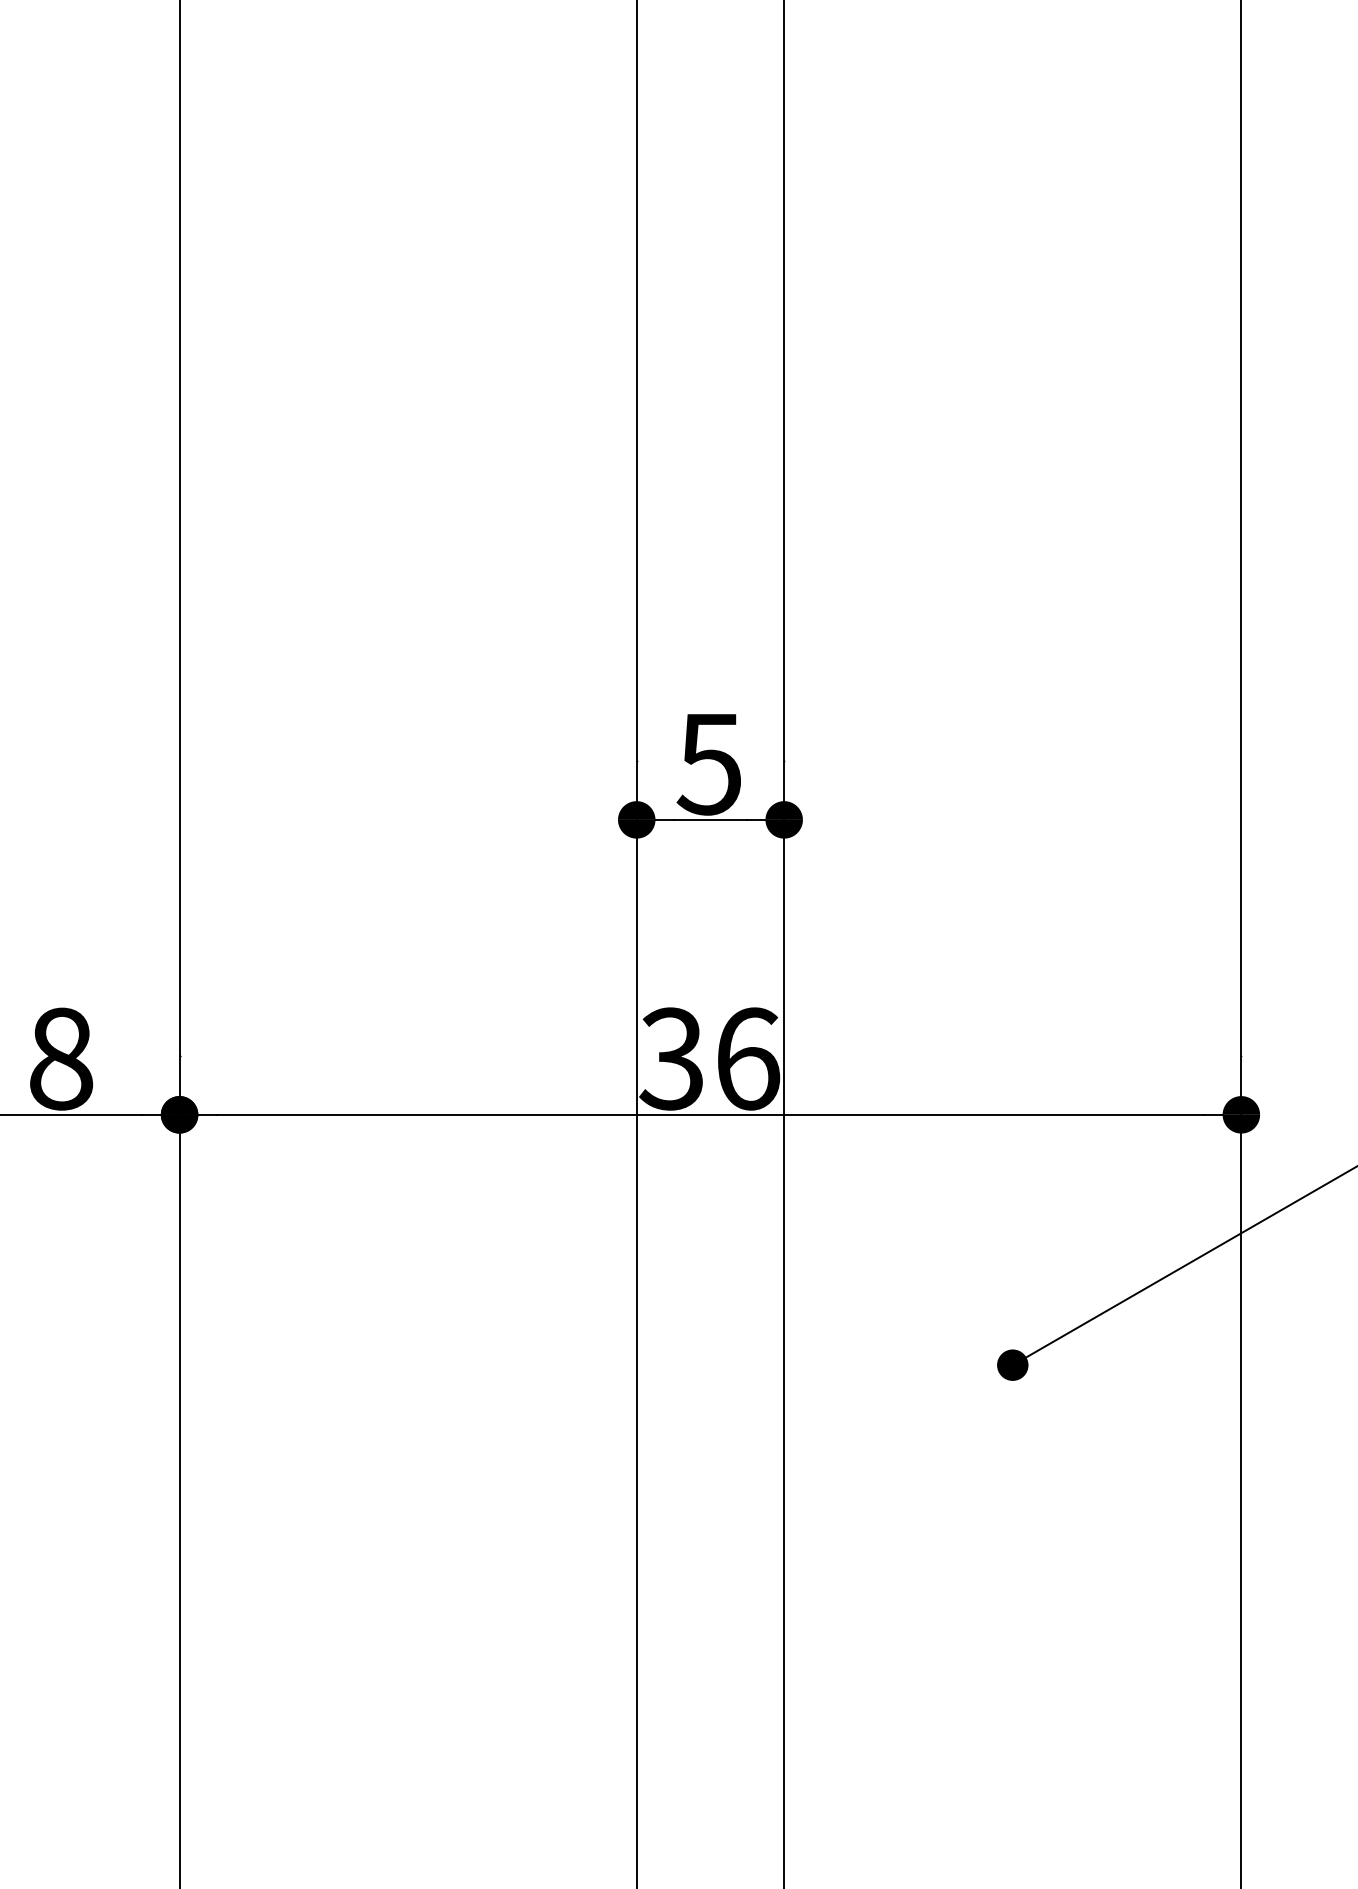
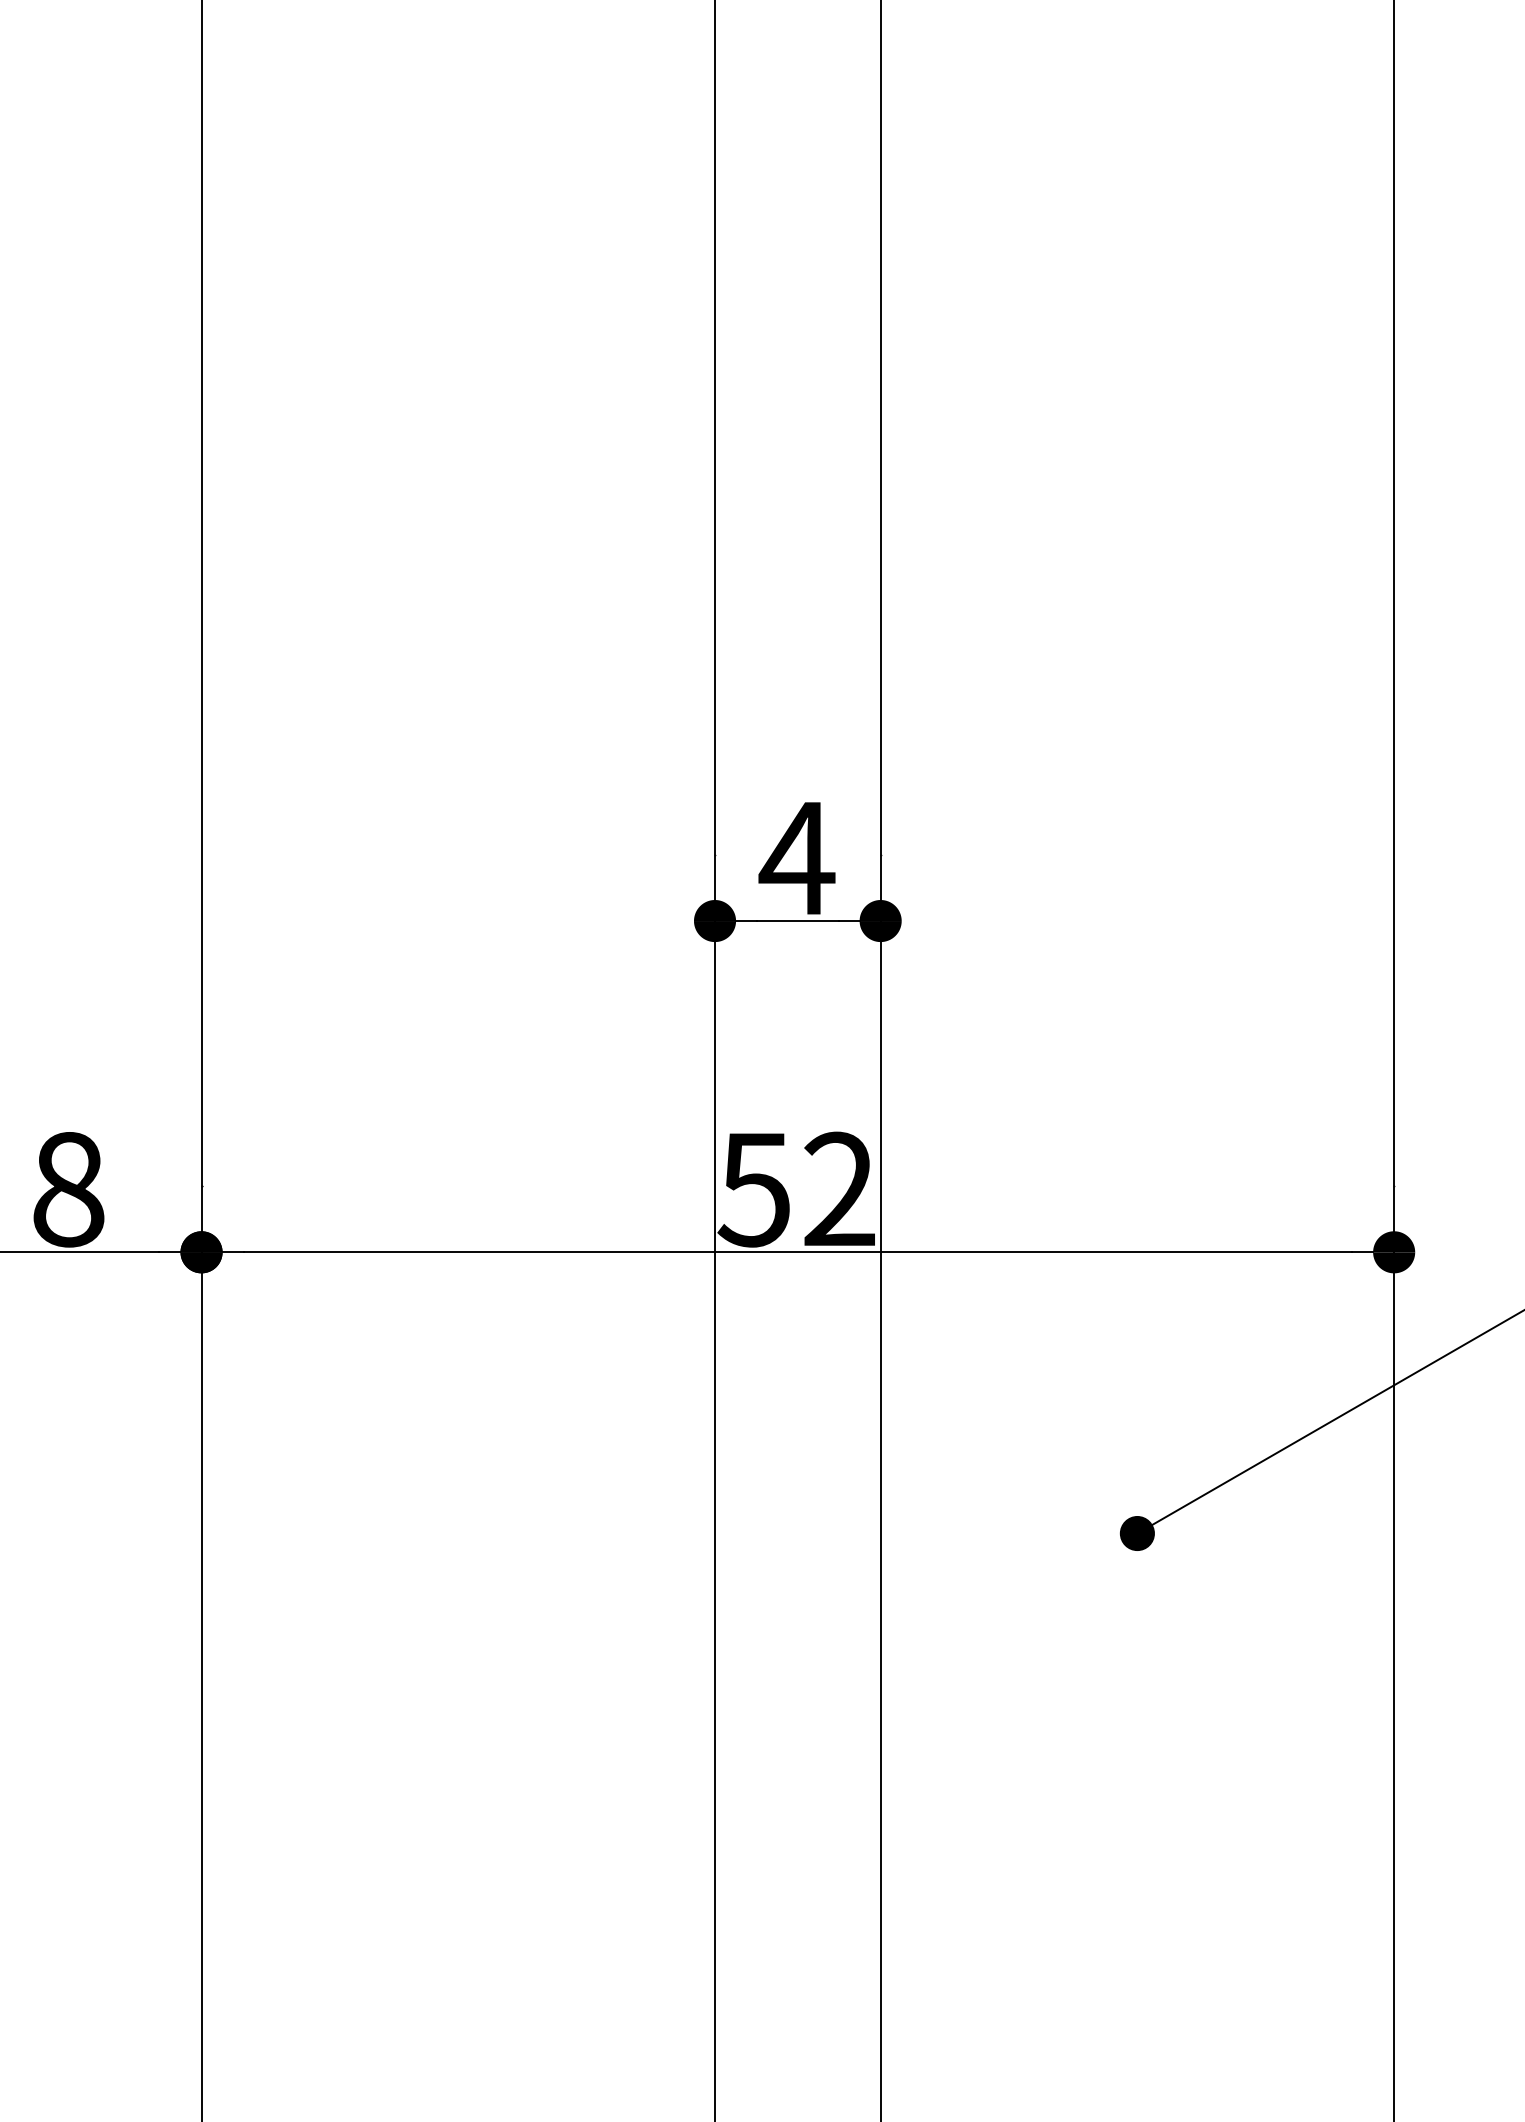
text: (709, 765) -> (796, 859), 5 -> 4
text: (709, 1058) -> (796, 1189), 36 -> 52

